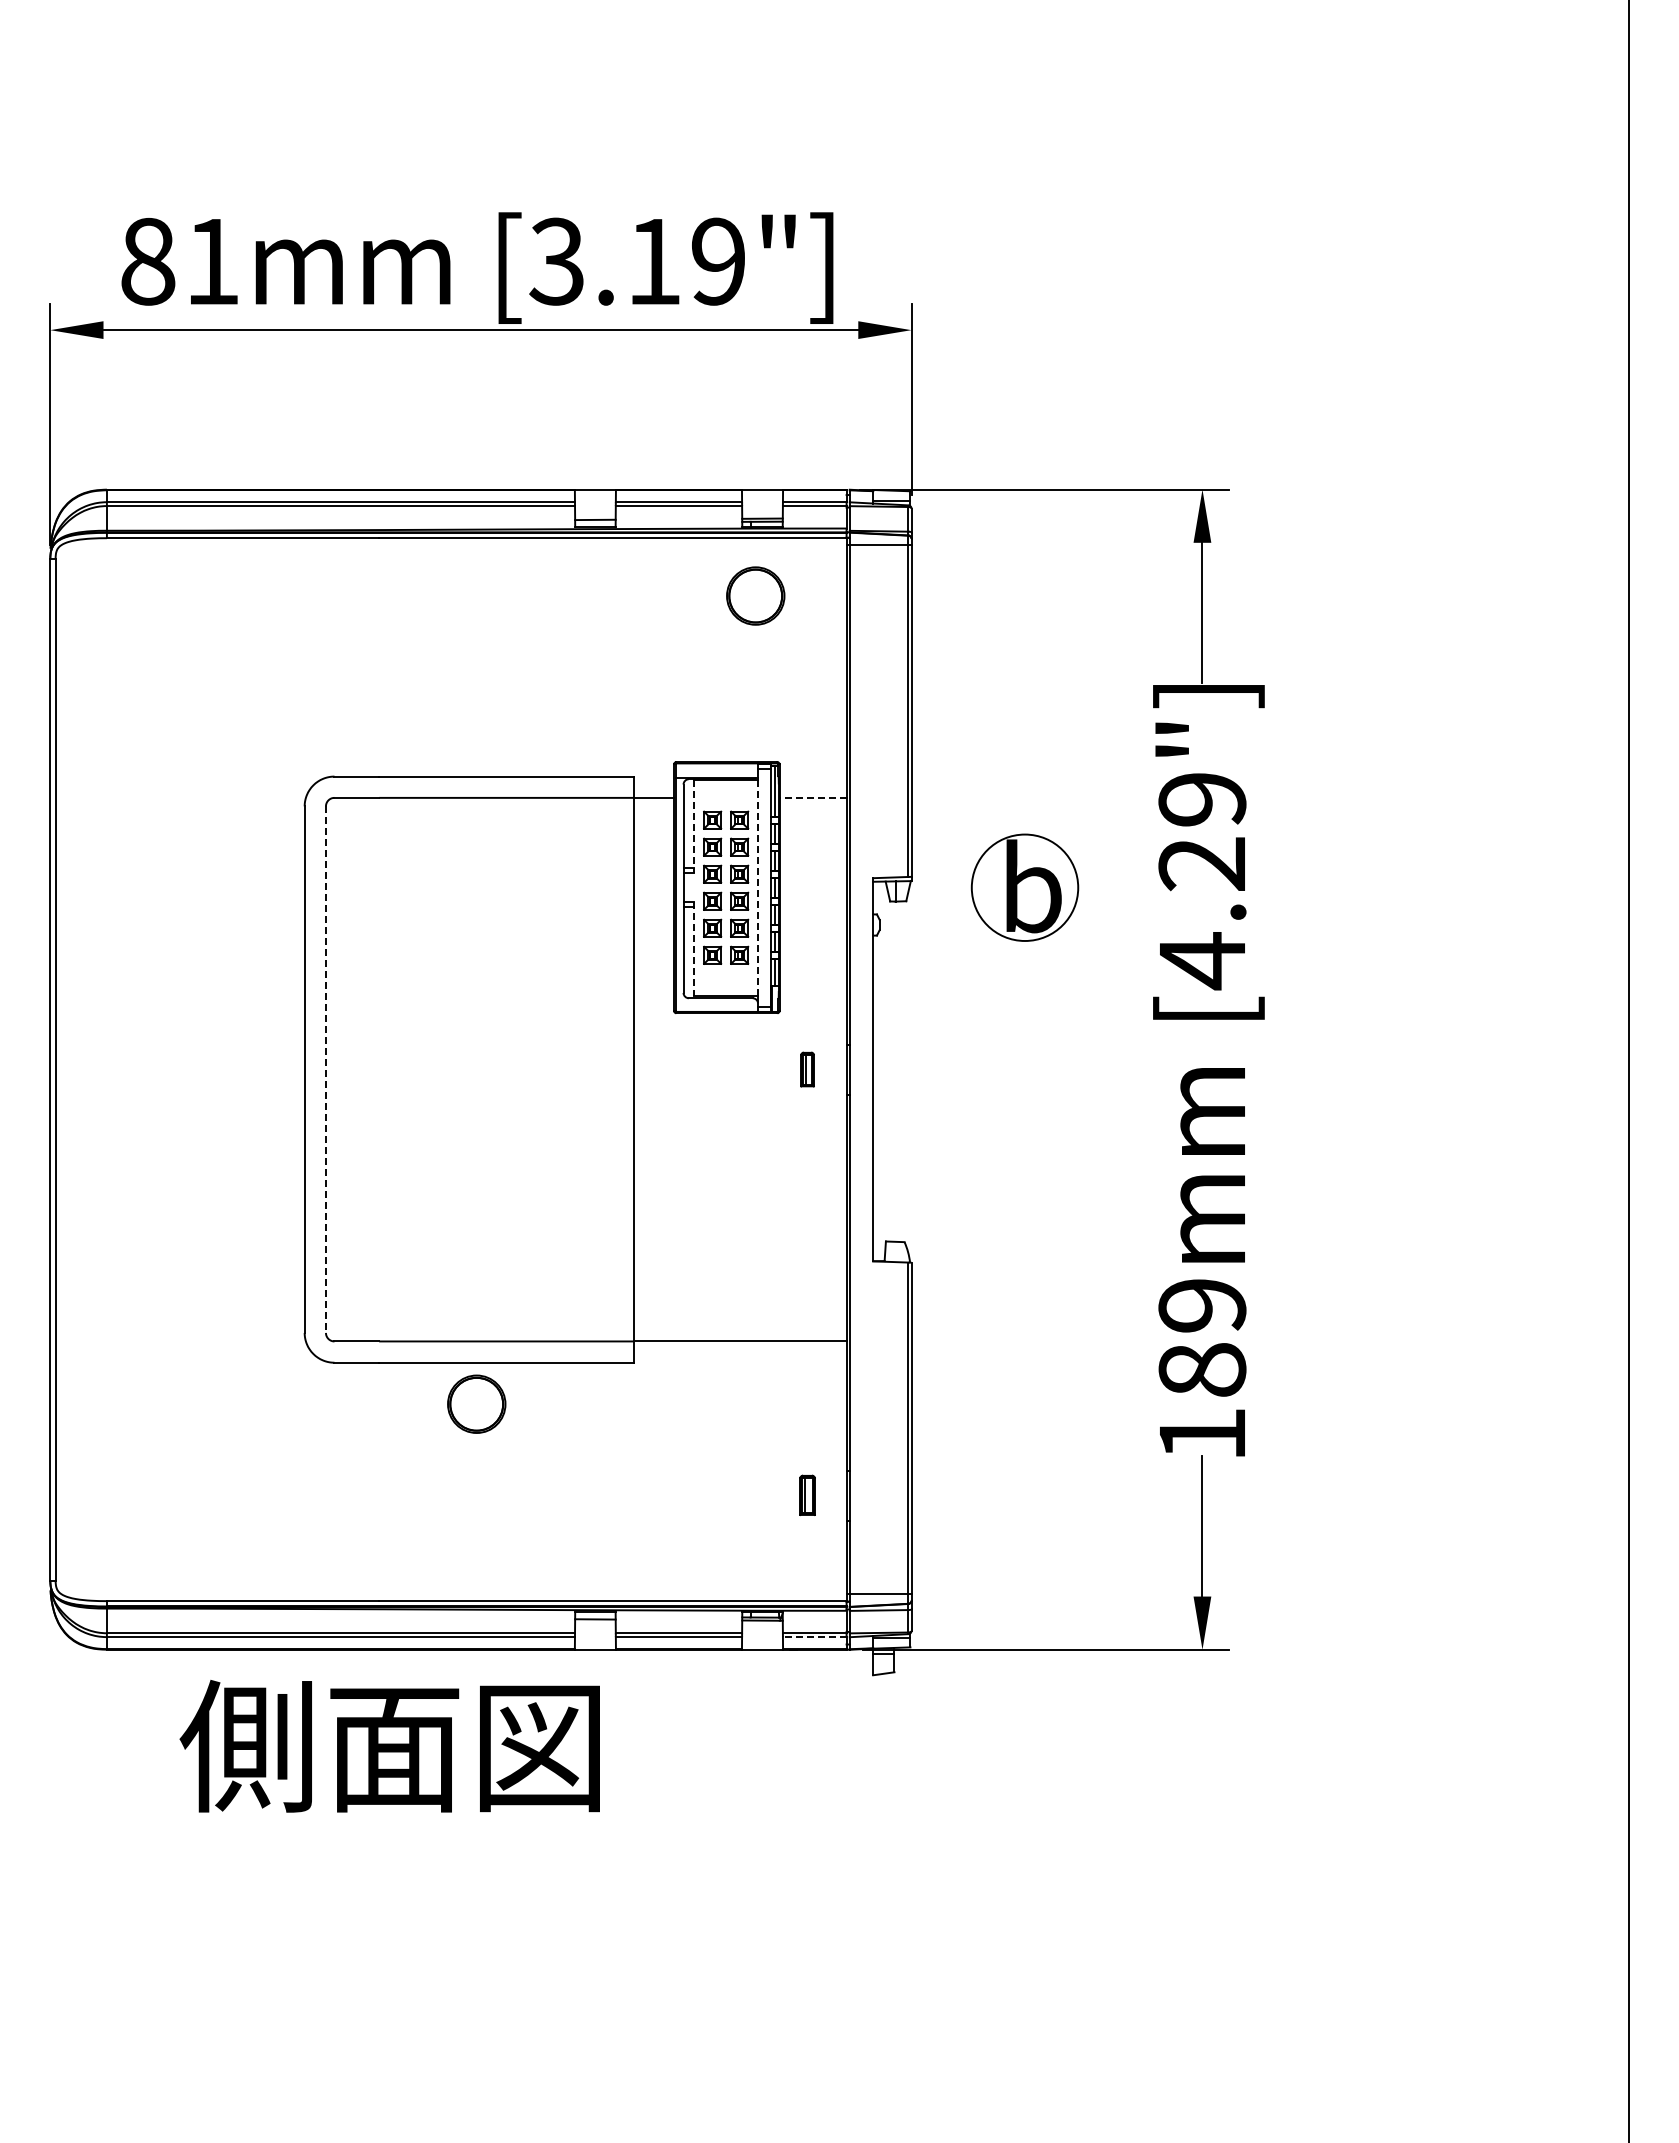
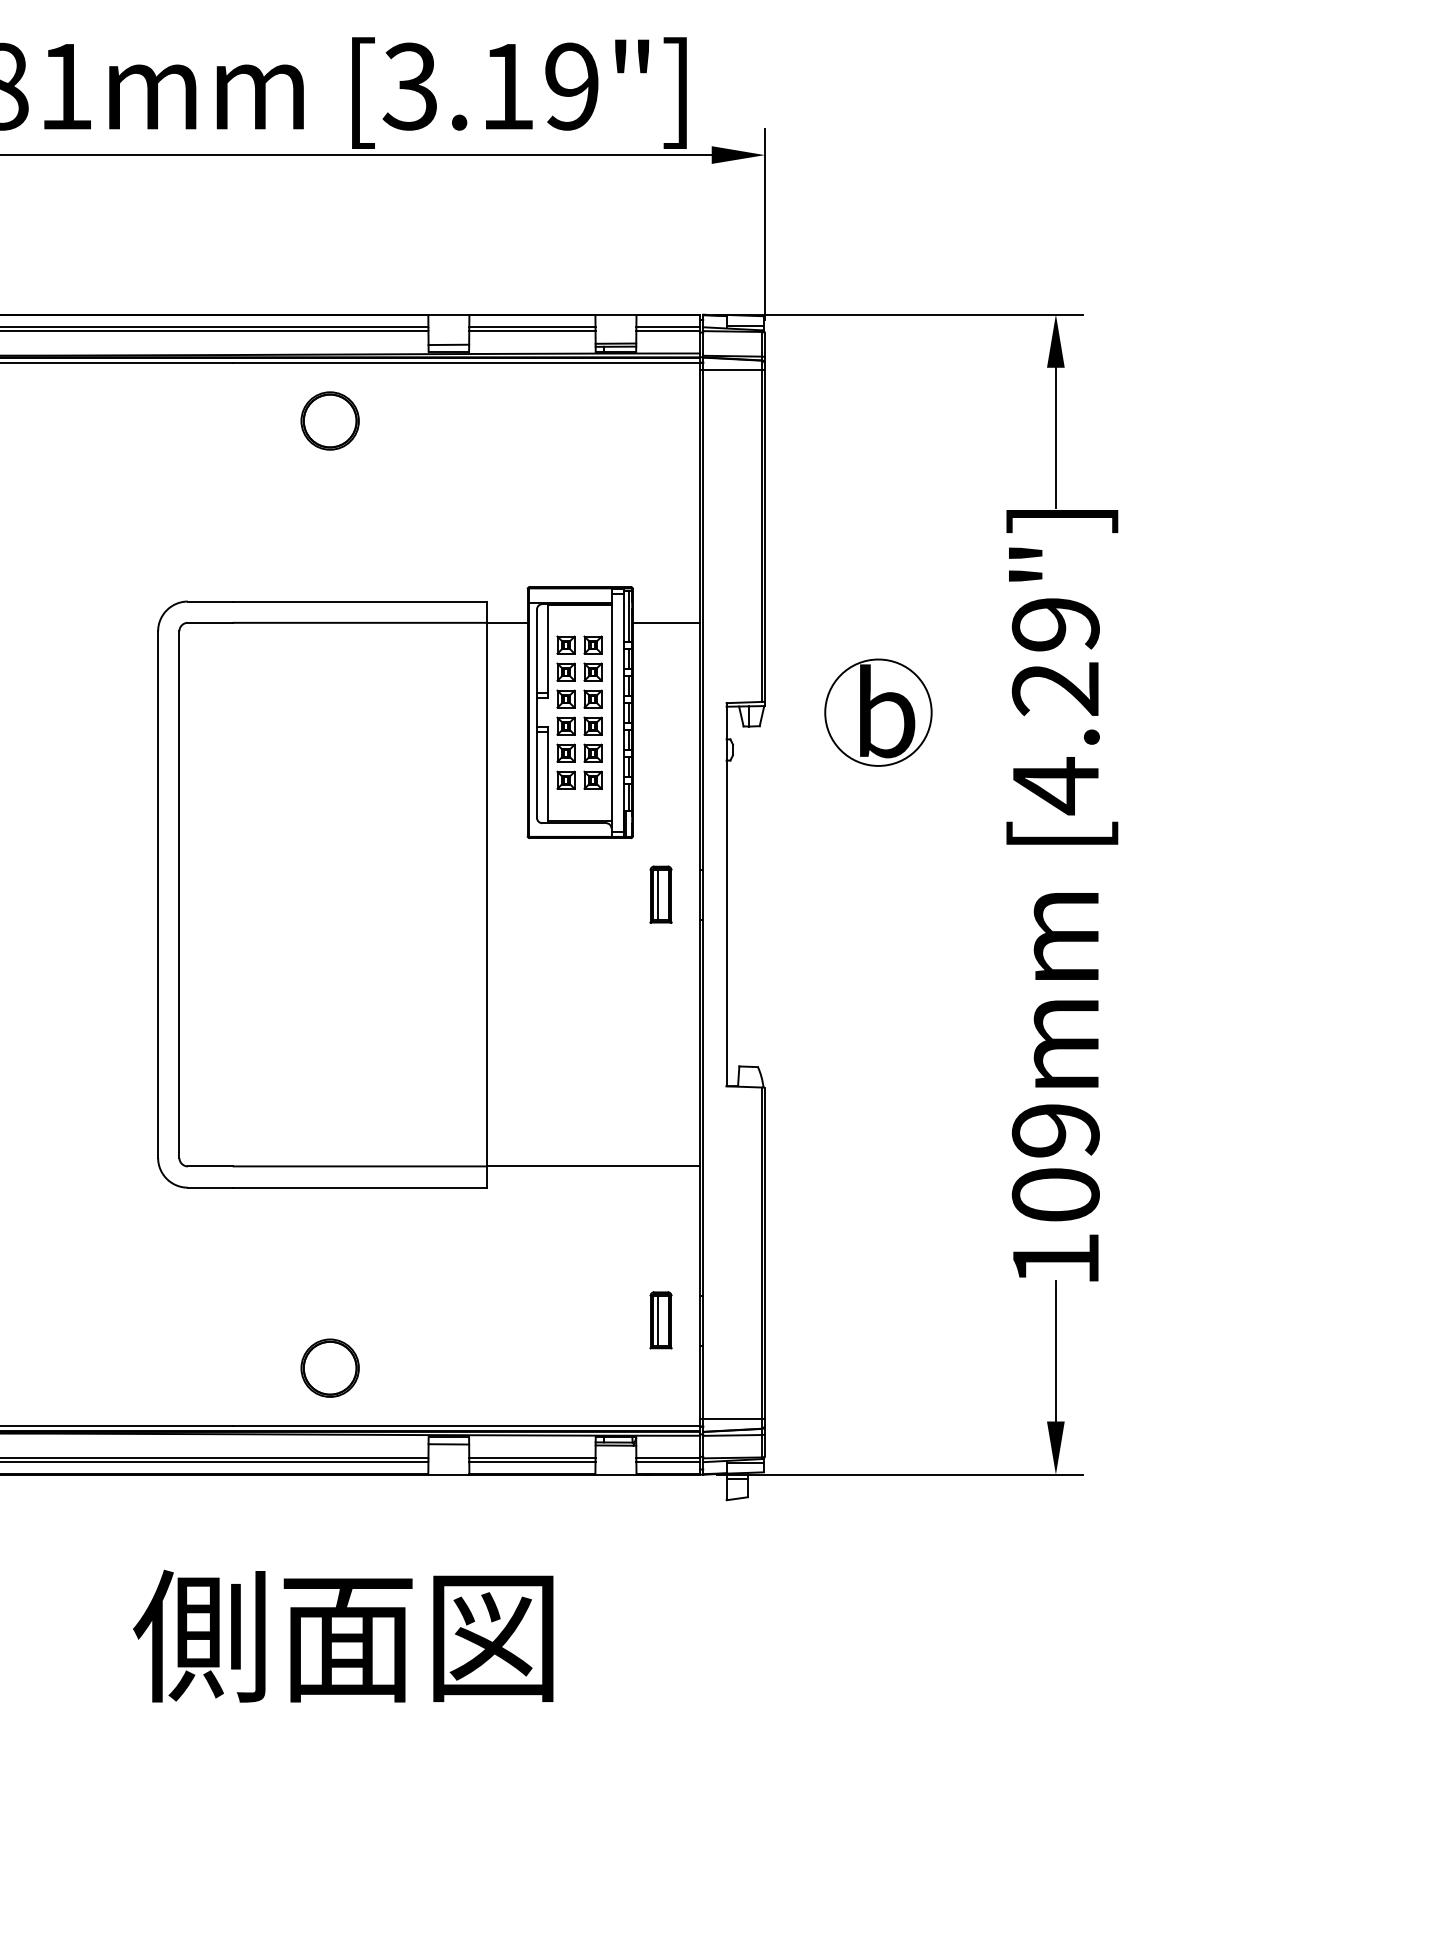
part: (755, 595) -> (329, 420), moved
line: (813, 797) -> (666, 622), dashed -> solid
line: (694, 826) -> (547, 651), dashed -> solid
line: (758, 888) -> (611, 713), dashed -> solid
line: (694, 949) -> (547, 774), dashed -> solid
part: (807, 1069) -> (660, 894), size x1.67
line: (325, 1070) -> (178, 895), dashed -> solid
text: (1202, 1369) -> (1055, 1194), 189mm -> 109mm
part: (476, 1403) -> (329, 1367), moved
part: (807, 1495) -> (660, 1320), size x1.43
line: (814, 1637) -> (667, 1462), dashed -> solid
text: (389, 1746) -> (342, 1636), moved

